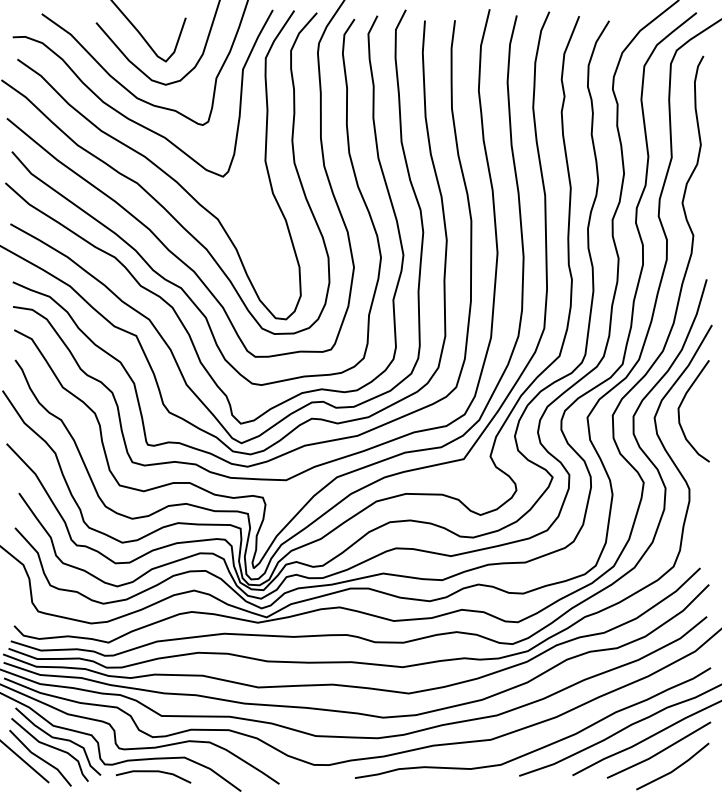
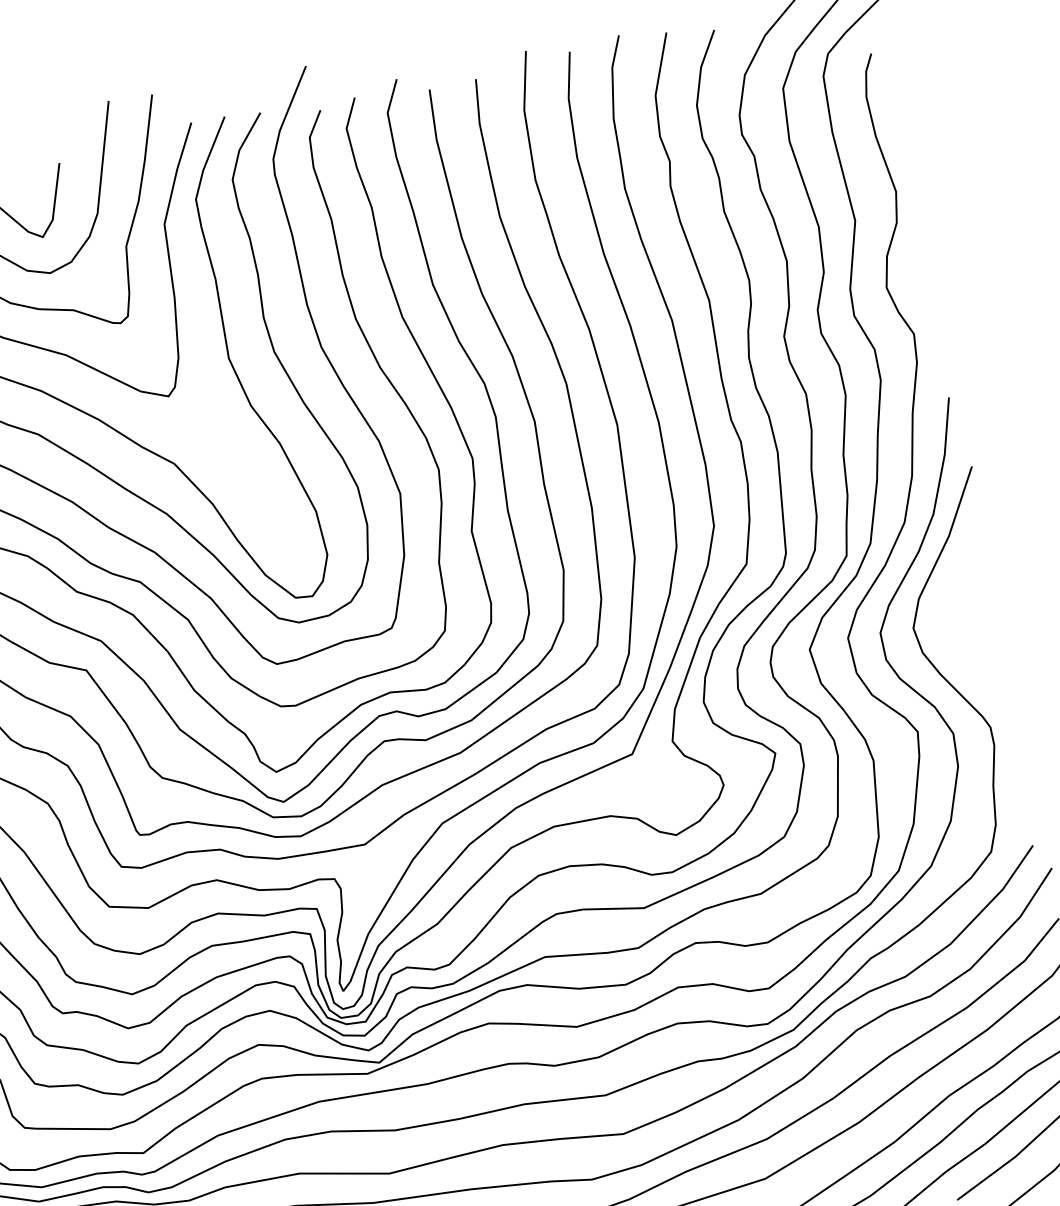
curve: (681, 405) -> (950, 600), removed

